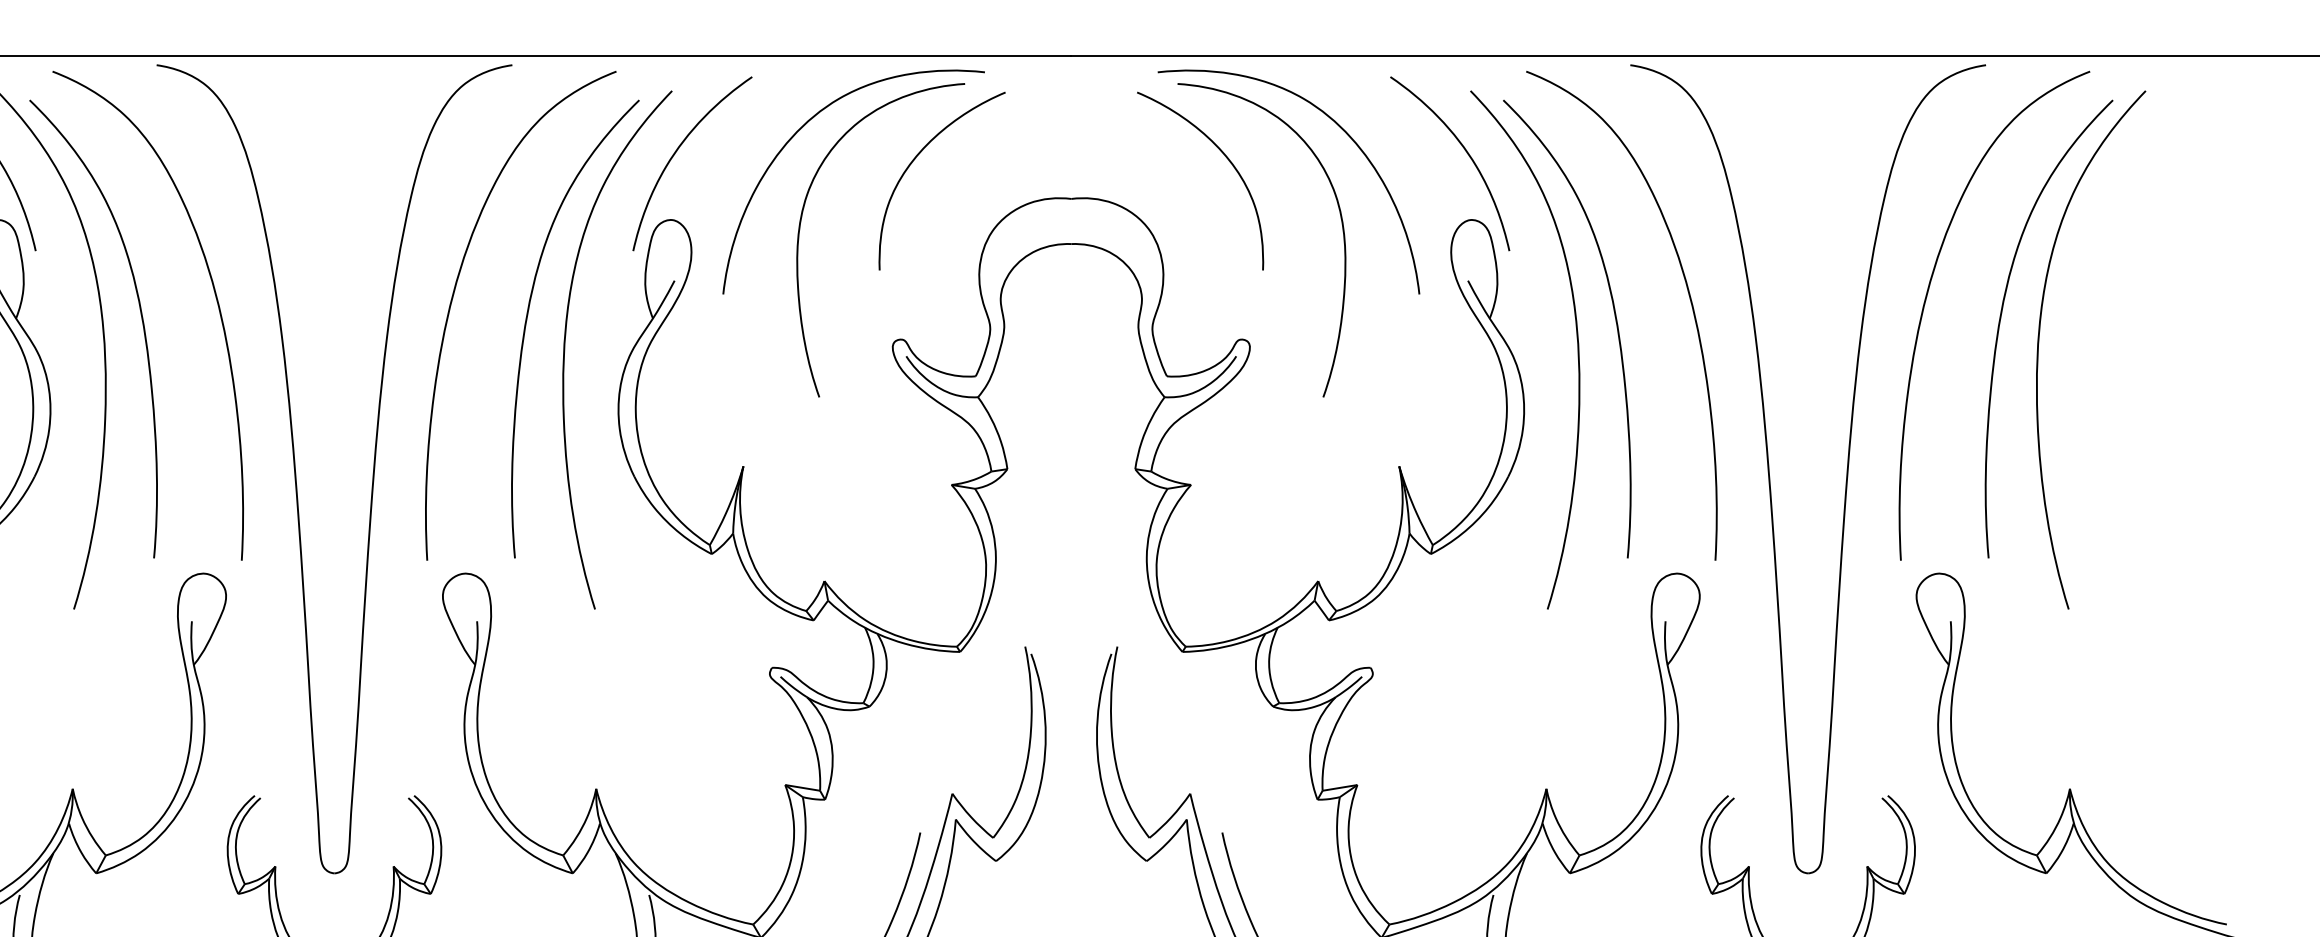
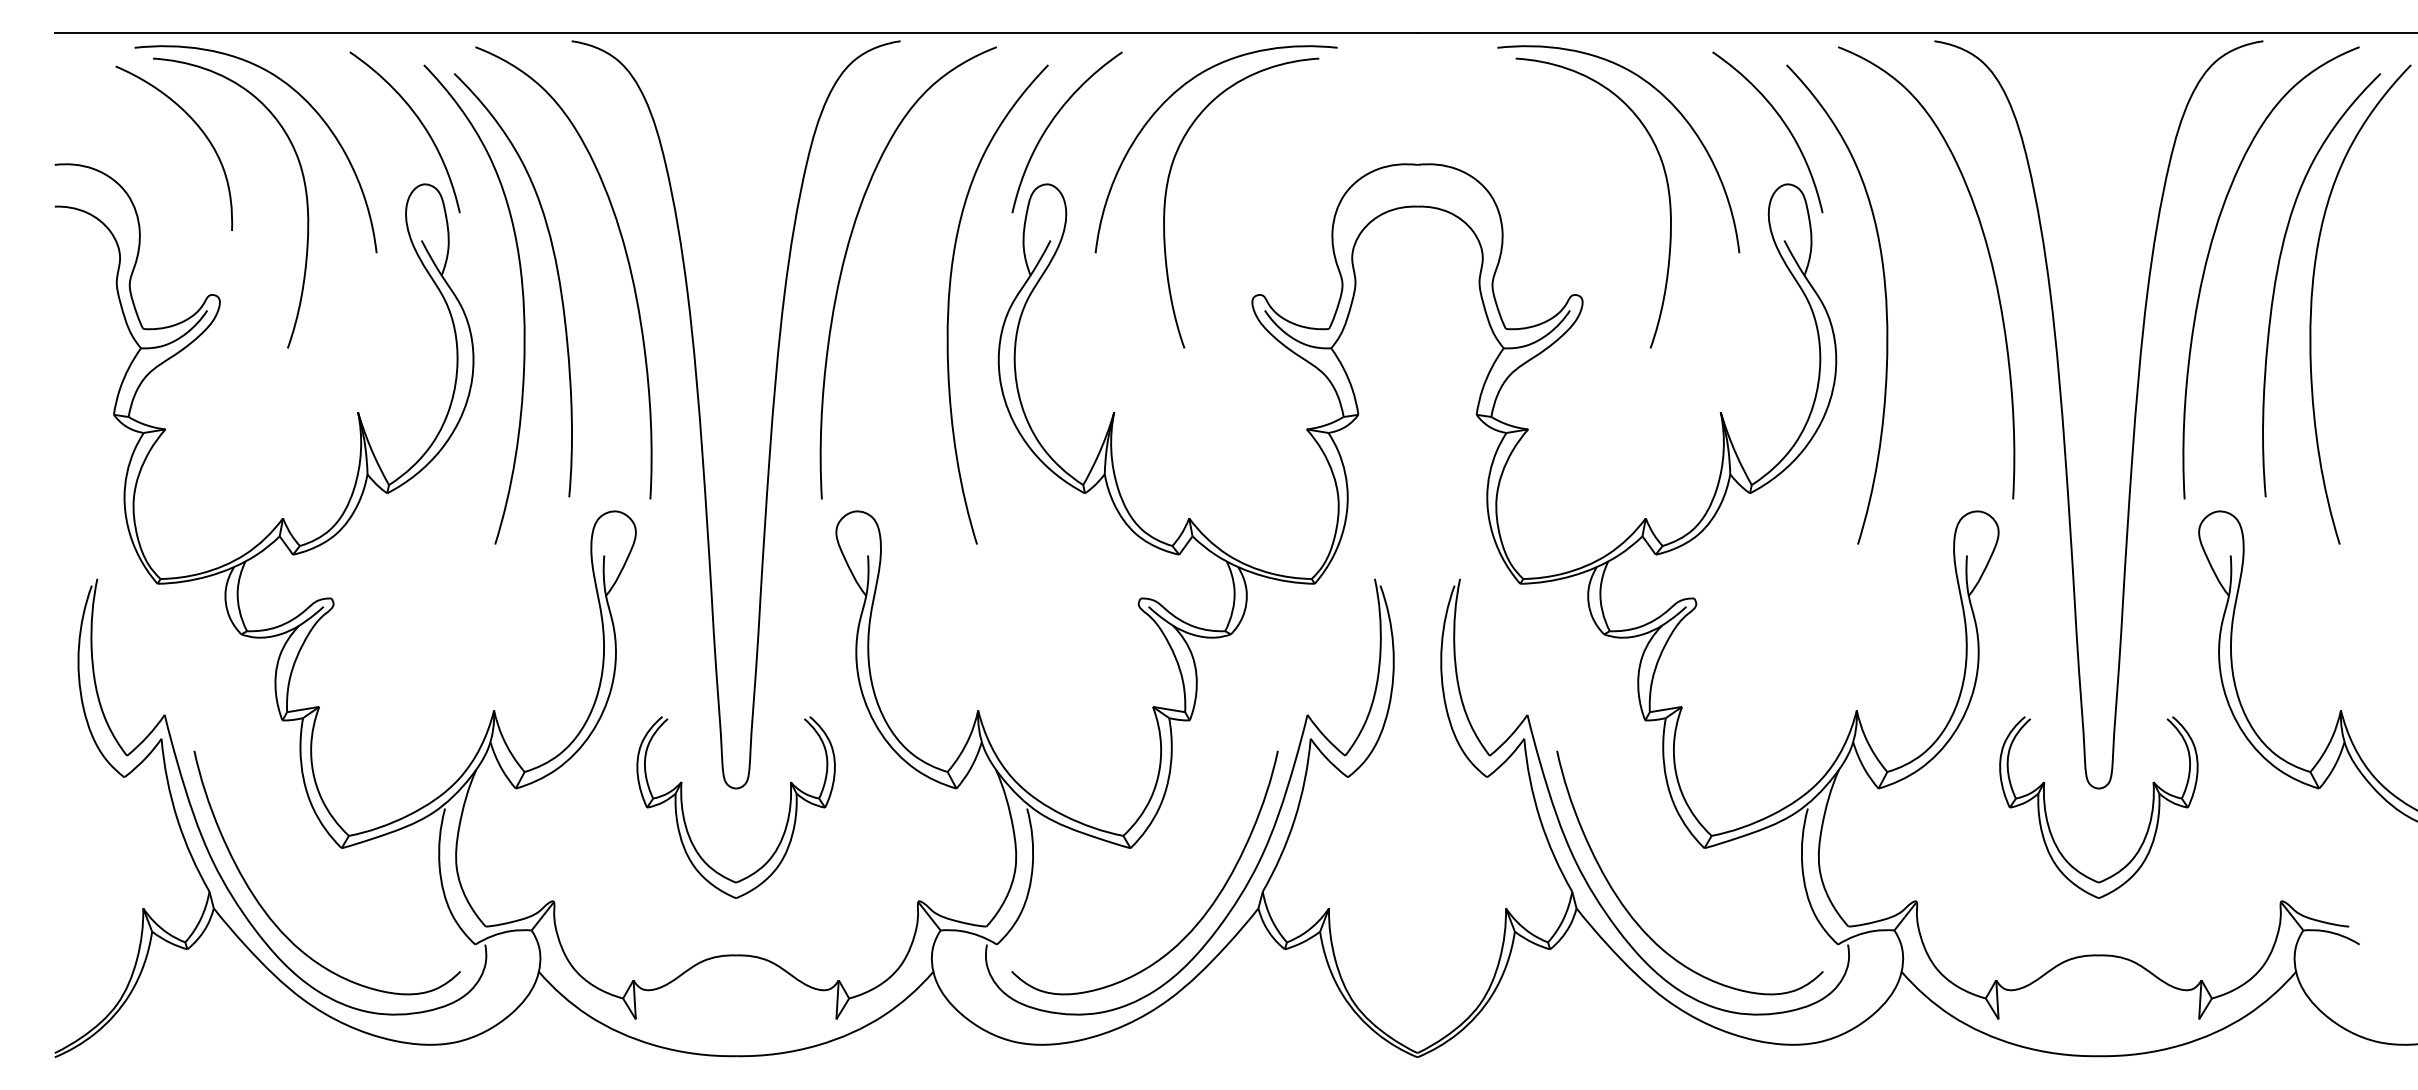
curve: (915, 159) -> (1273, 128), removed
curve: (1227, 159) -> (1561, 128), removed
curve: (527, 321) -> (914, 278), removed
curve: (1615, 321) -> (1920, 278), removed

